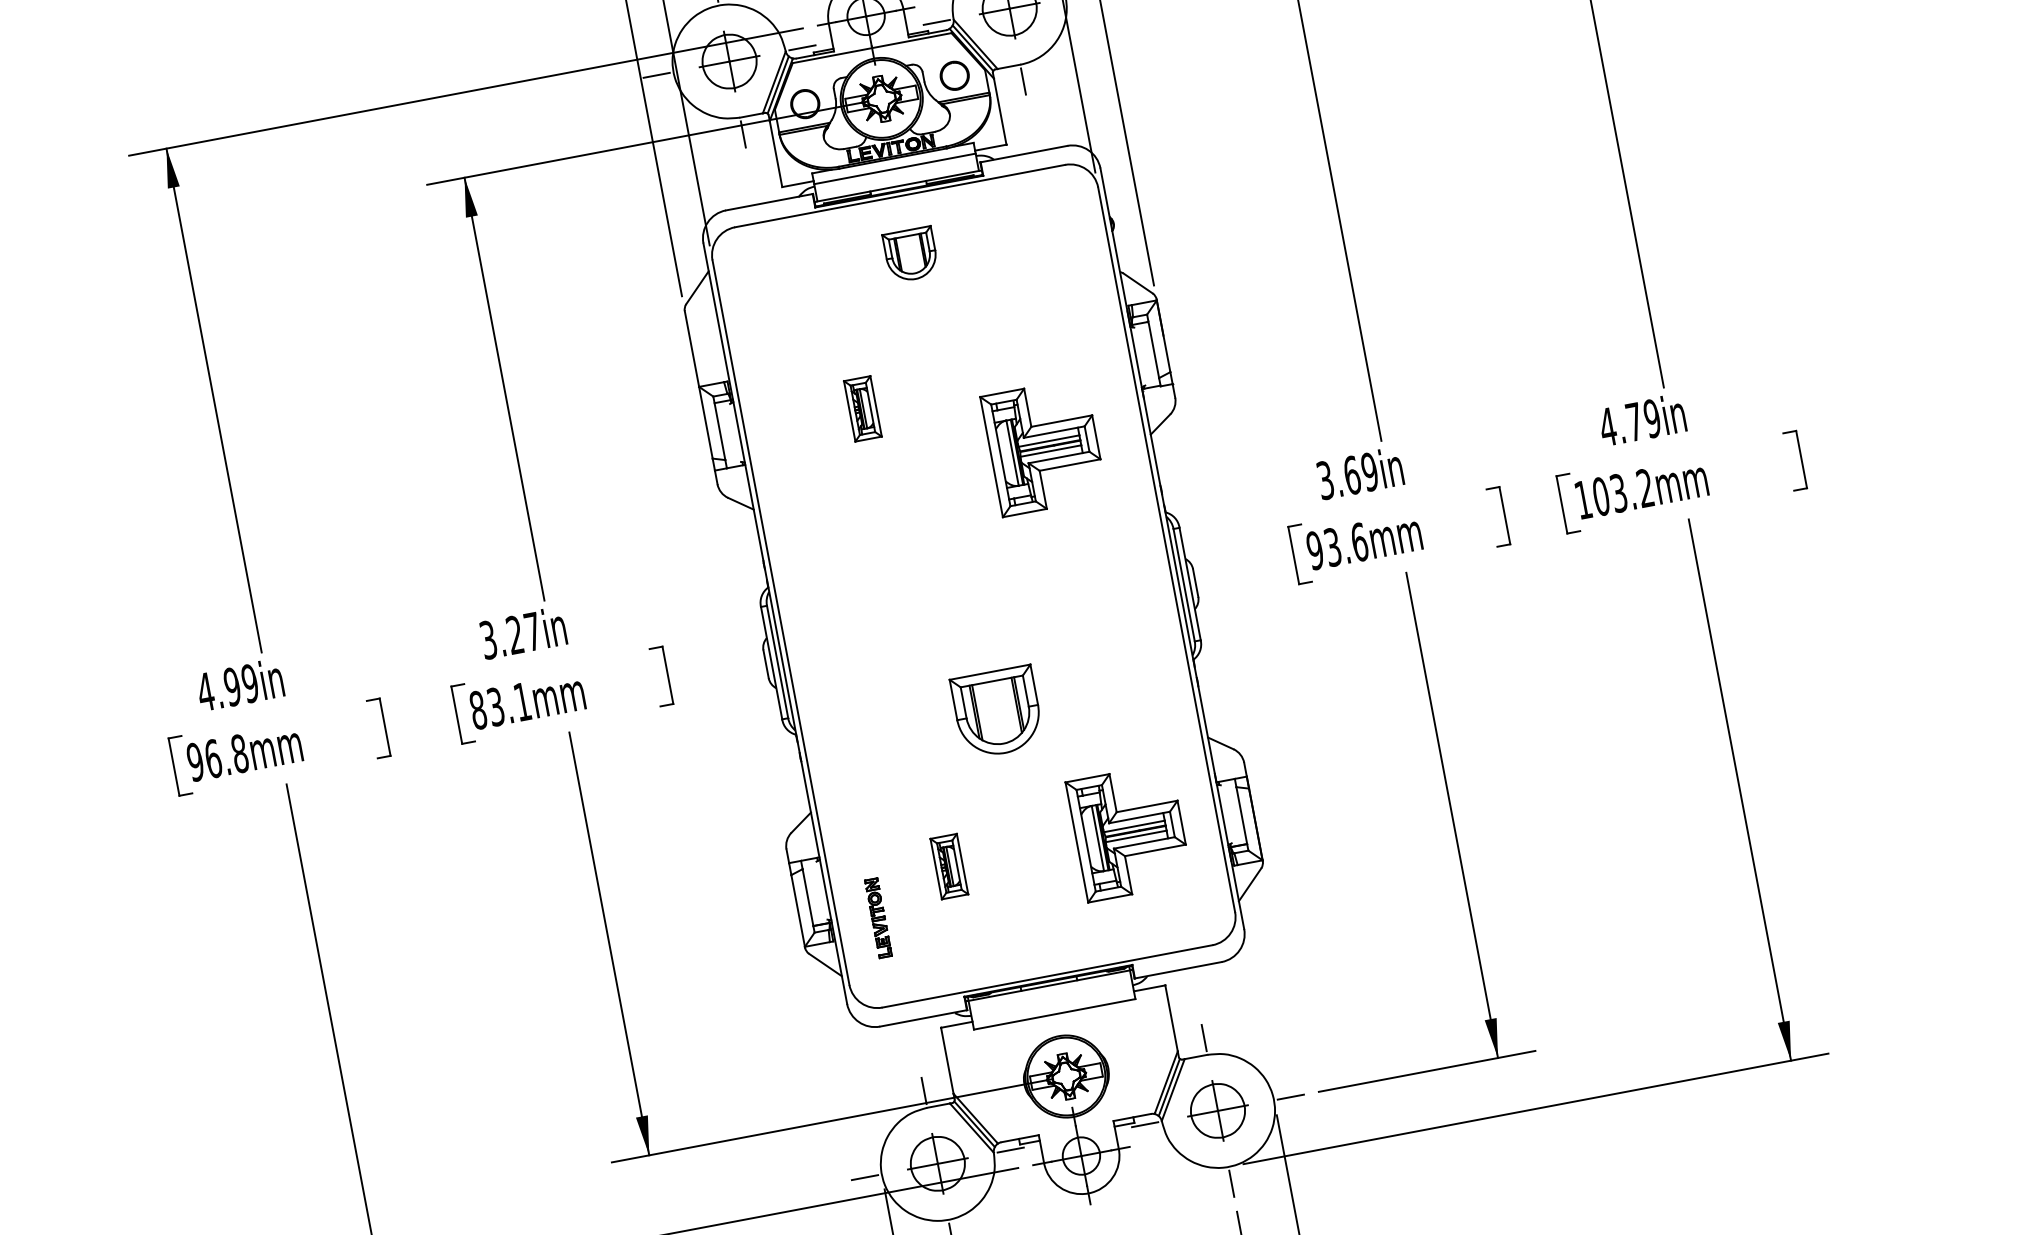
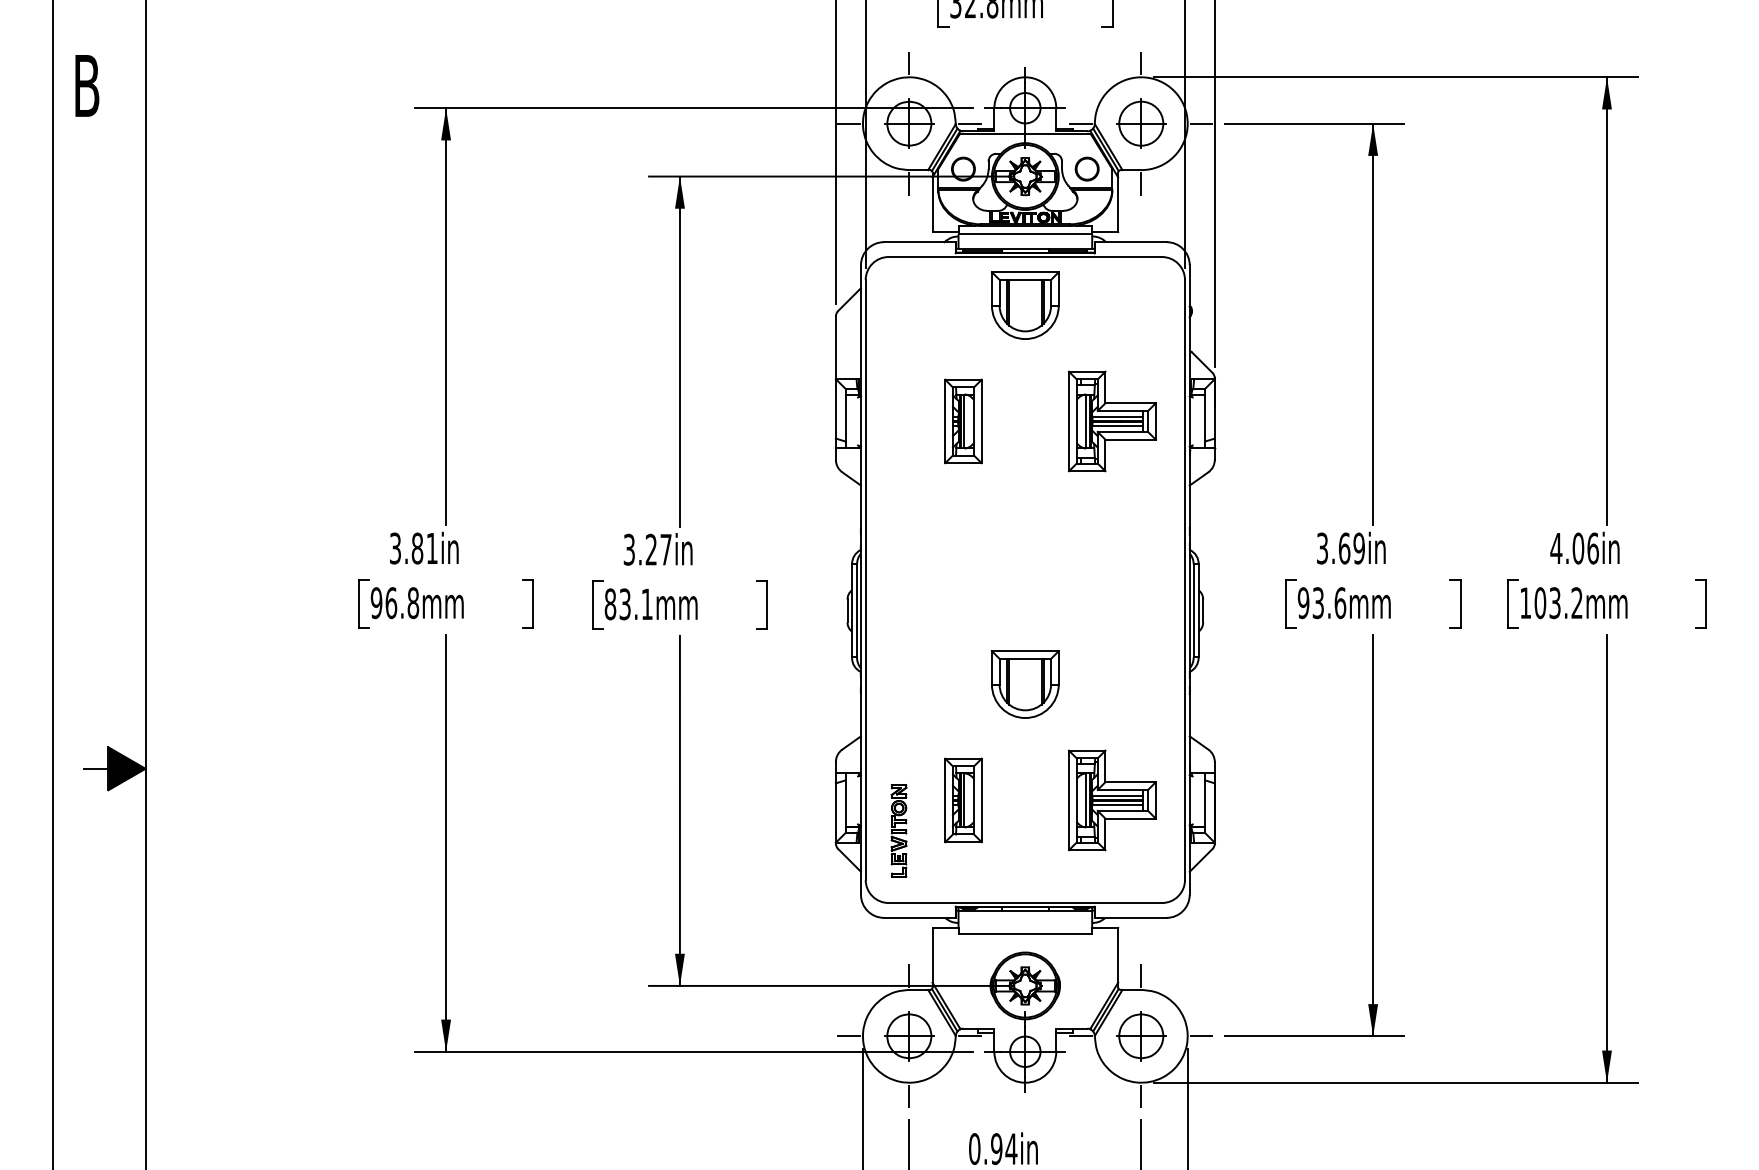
part: (910, 254) -> (1024, 305), size x1.67
part: (862, 408) -> (963, 421), size x1.67
text: (1643, 420) -> (1585, 548), 4.79in -> 4.06in
part: (1044, 447) -> (1112, 421), moved
text: (227, 687) -> (413, 548), 4.99in -> 3.81in
part: (949, 866) -> (963, 800), size x1.67
part: (877, 917) -> (898, 830), size x1.43

